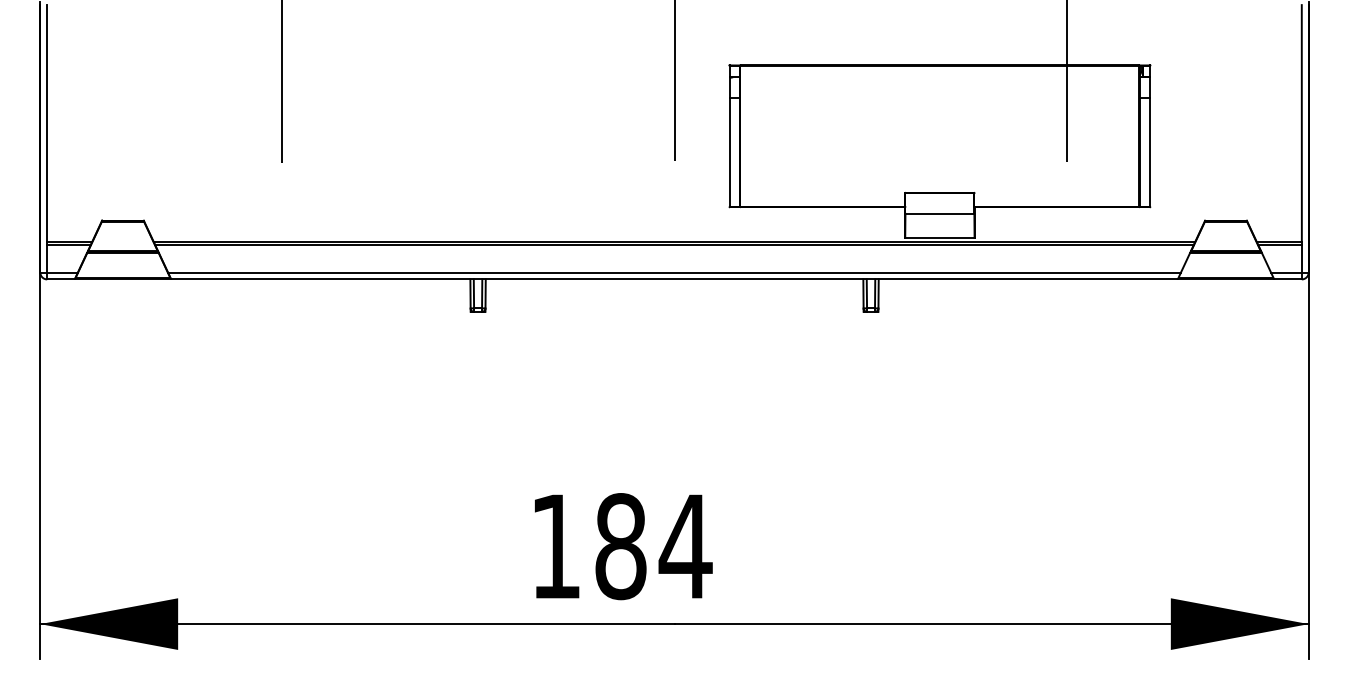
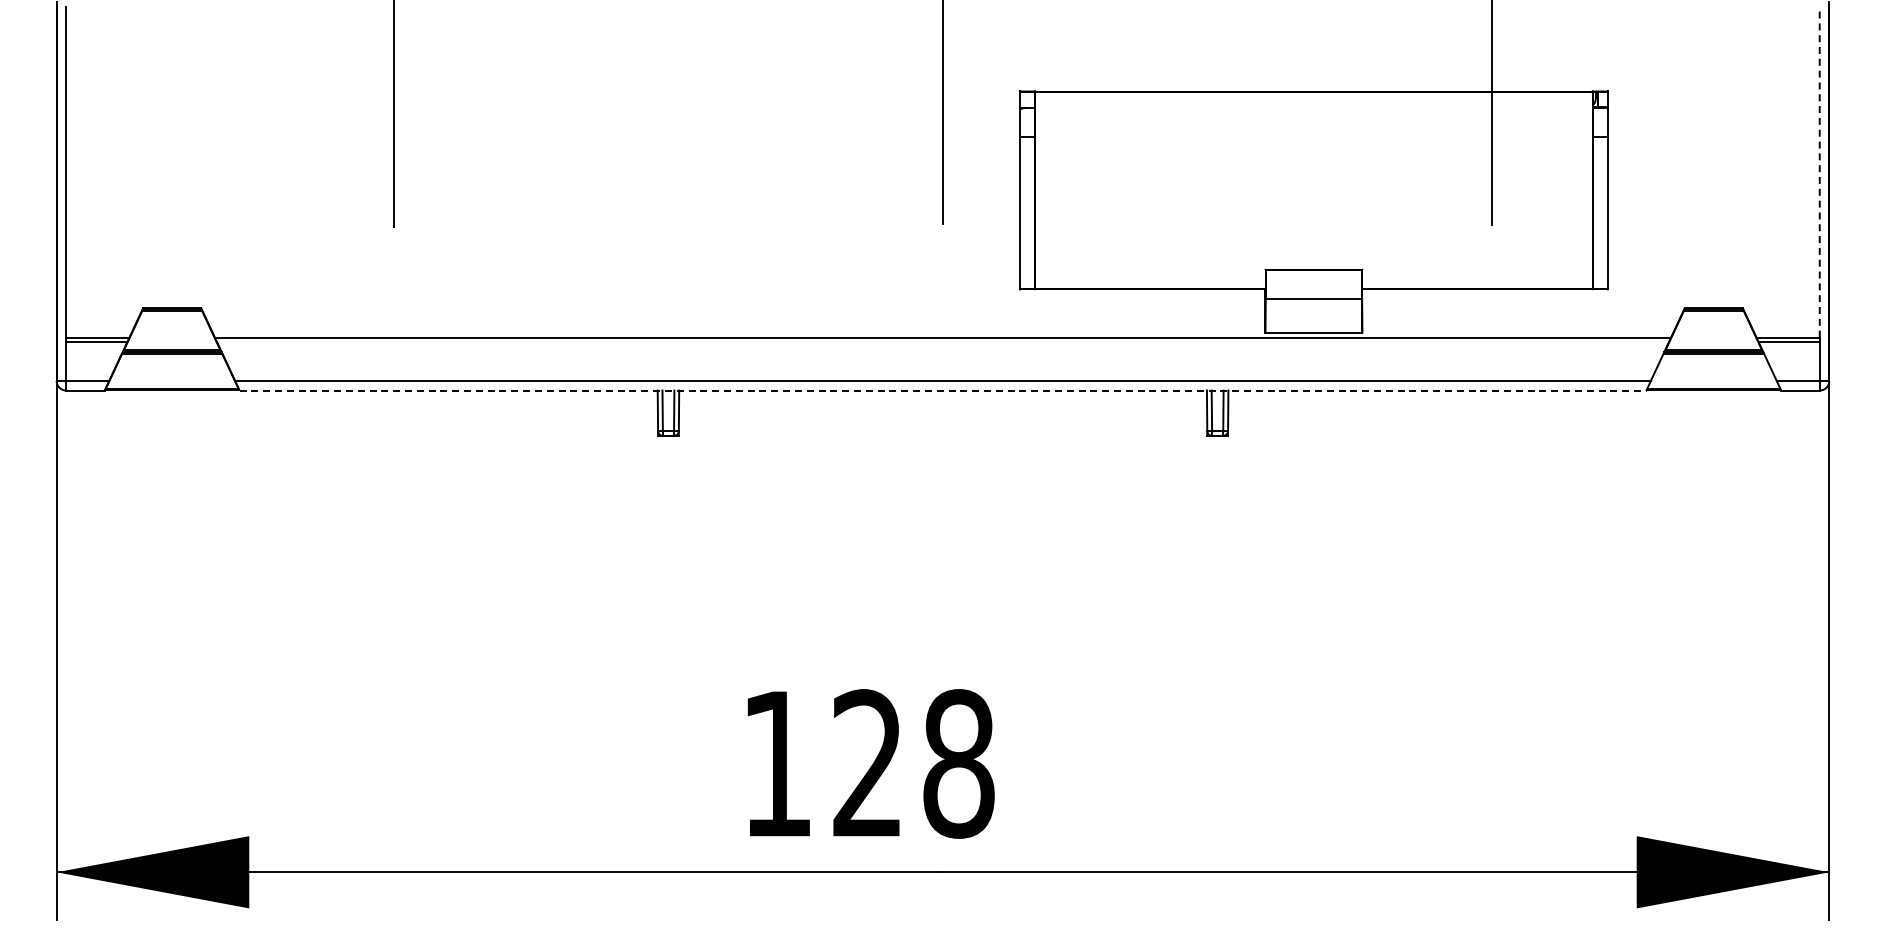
line: (1301, 122) -> (1819, 171), solid -> dashed
line: (674, 245) -> (942, 342), removed
line: (674, 279) -> (943, 390), solid -> dashed
text: (654, 546) -> (914, 763), 184 -> 128

